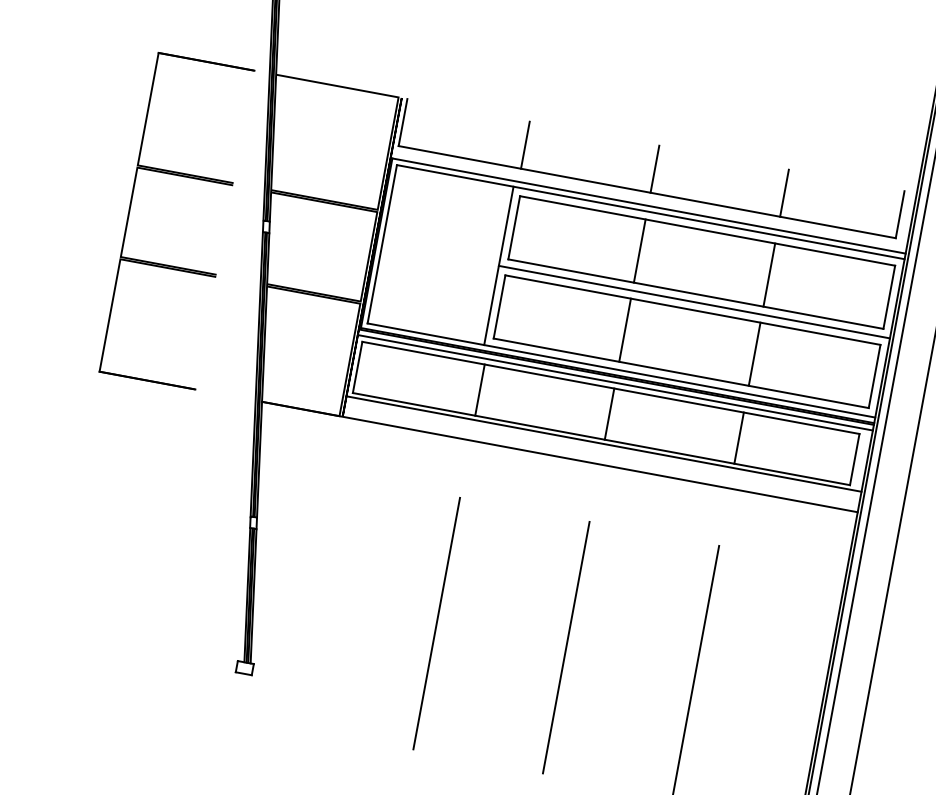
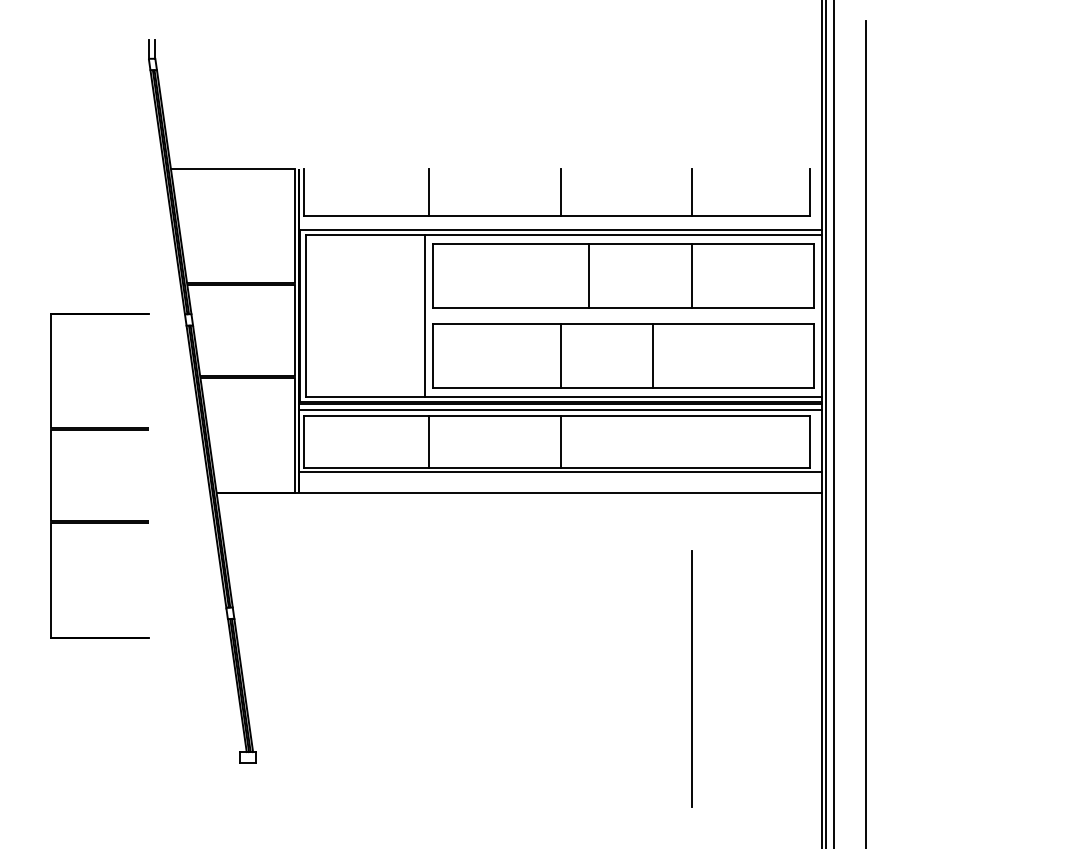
part: (184, 176) -> (99, 430), moved
line: (639, 250) -> (588, 275), moved
line: (694, 301) -> (623, 315), removed
line: (754, 354) -> (653, 356), moved
line: (739, 438) -> (692, 441), removed
line: (436, 623) -> (428, 678), removed
line: (566, 647) -> (560, 678), removed

